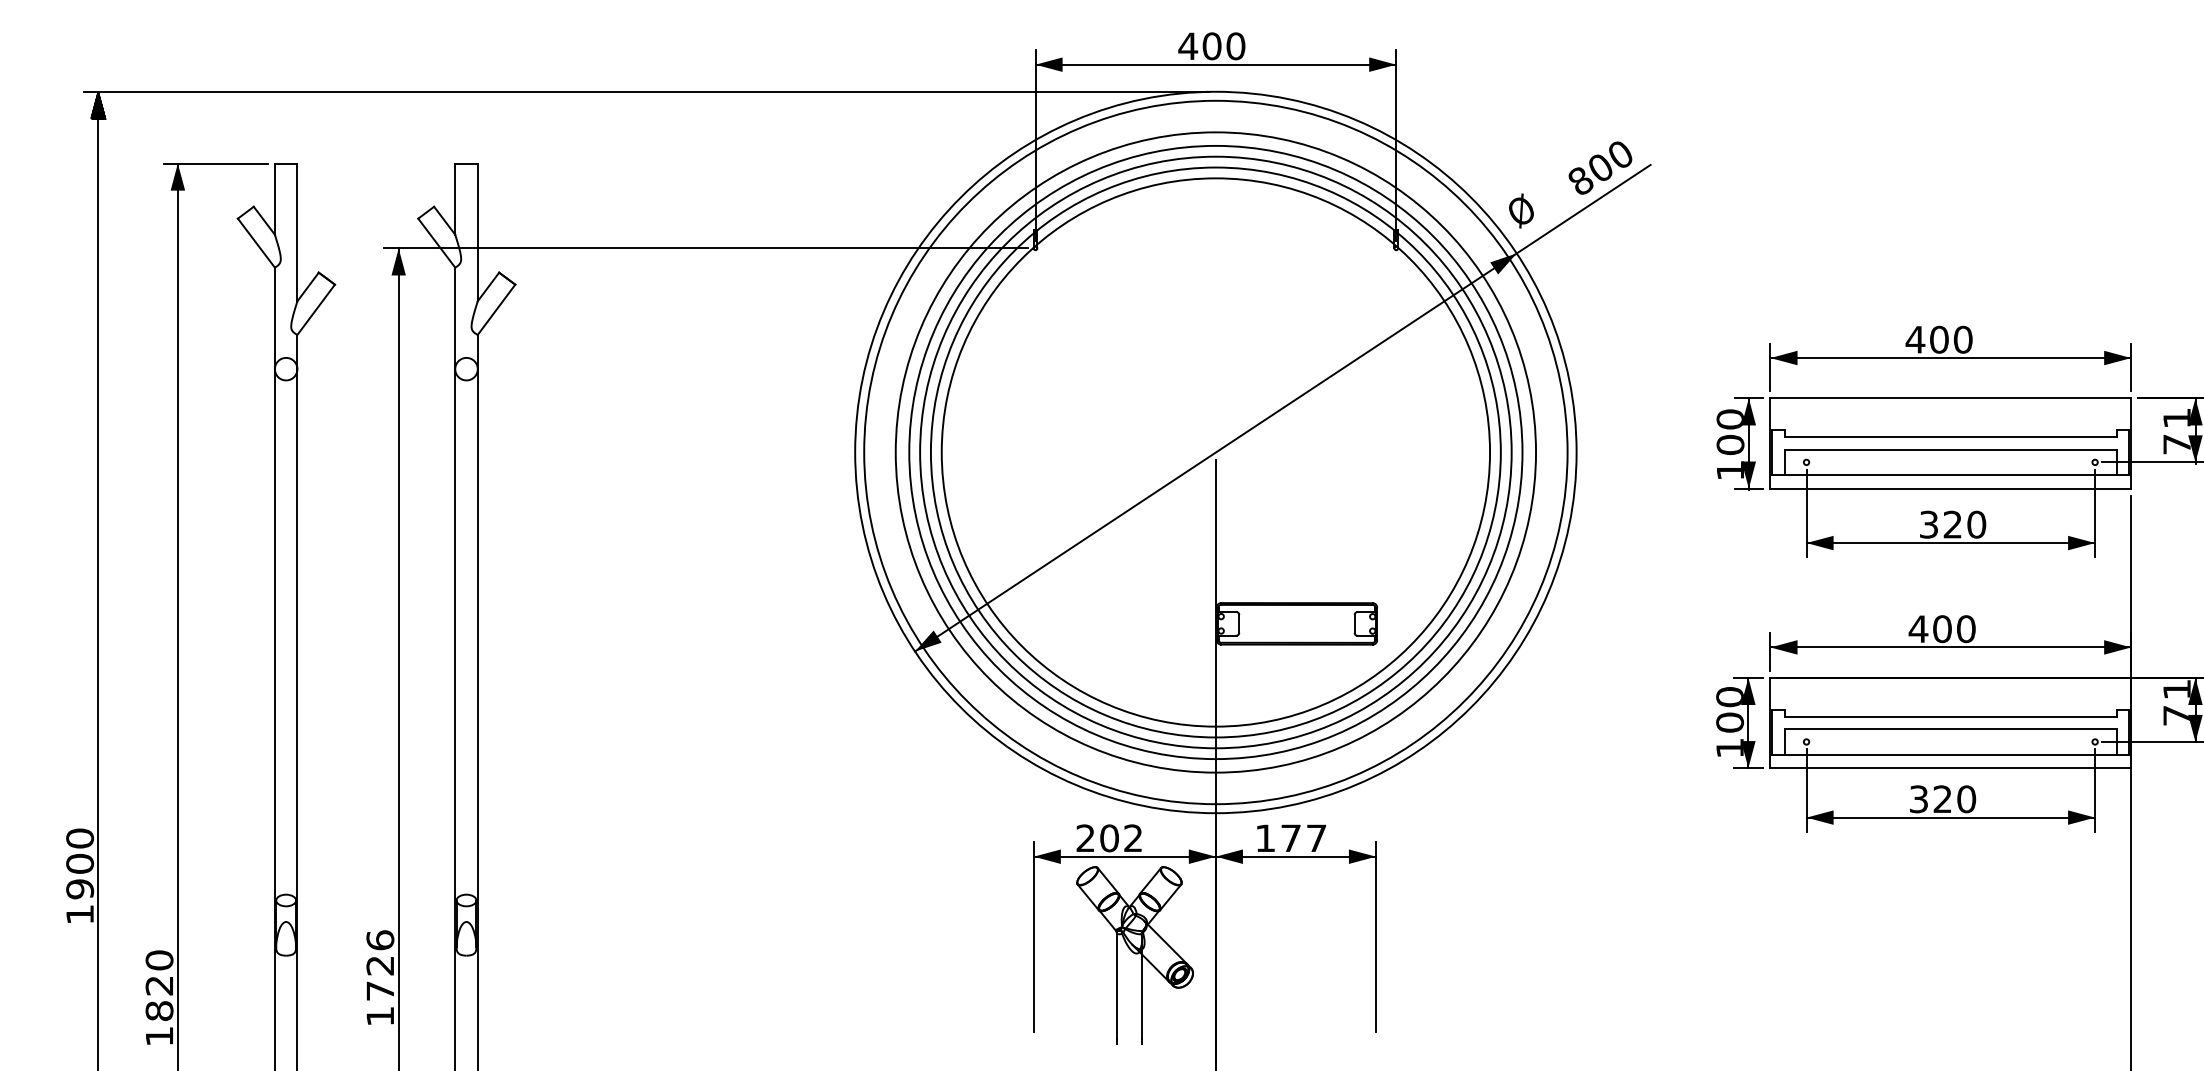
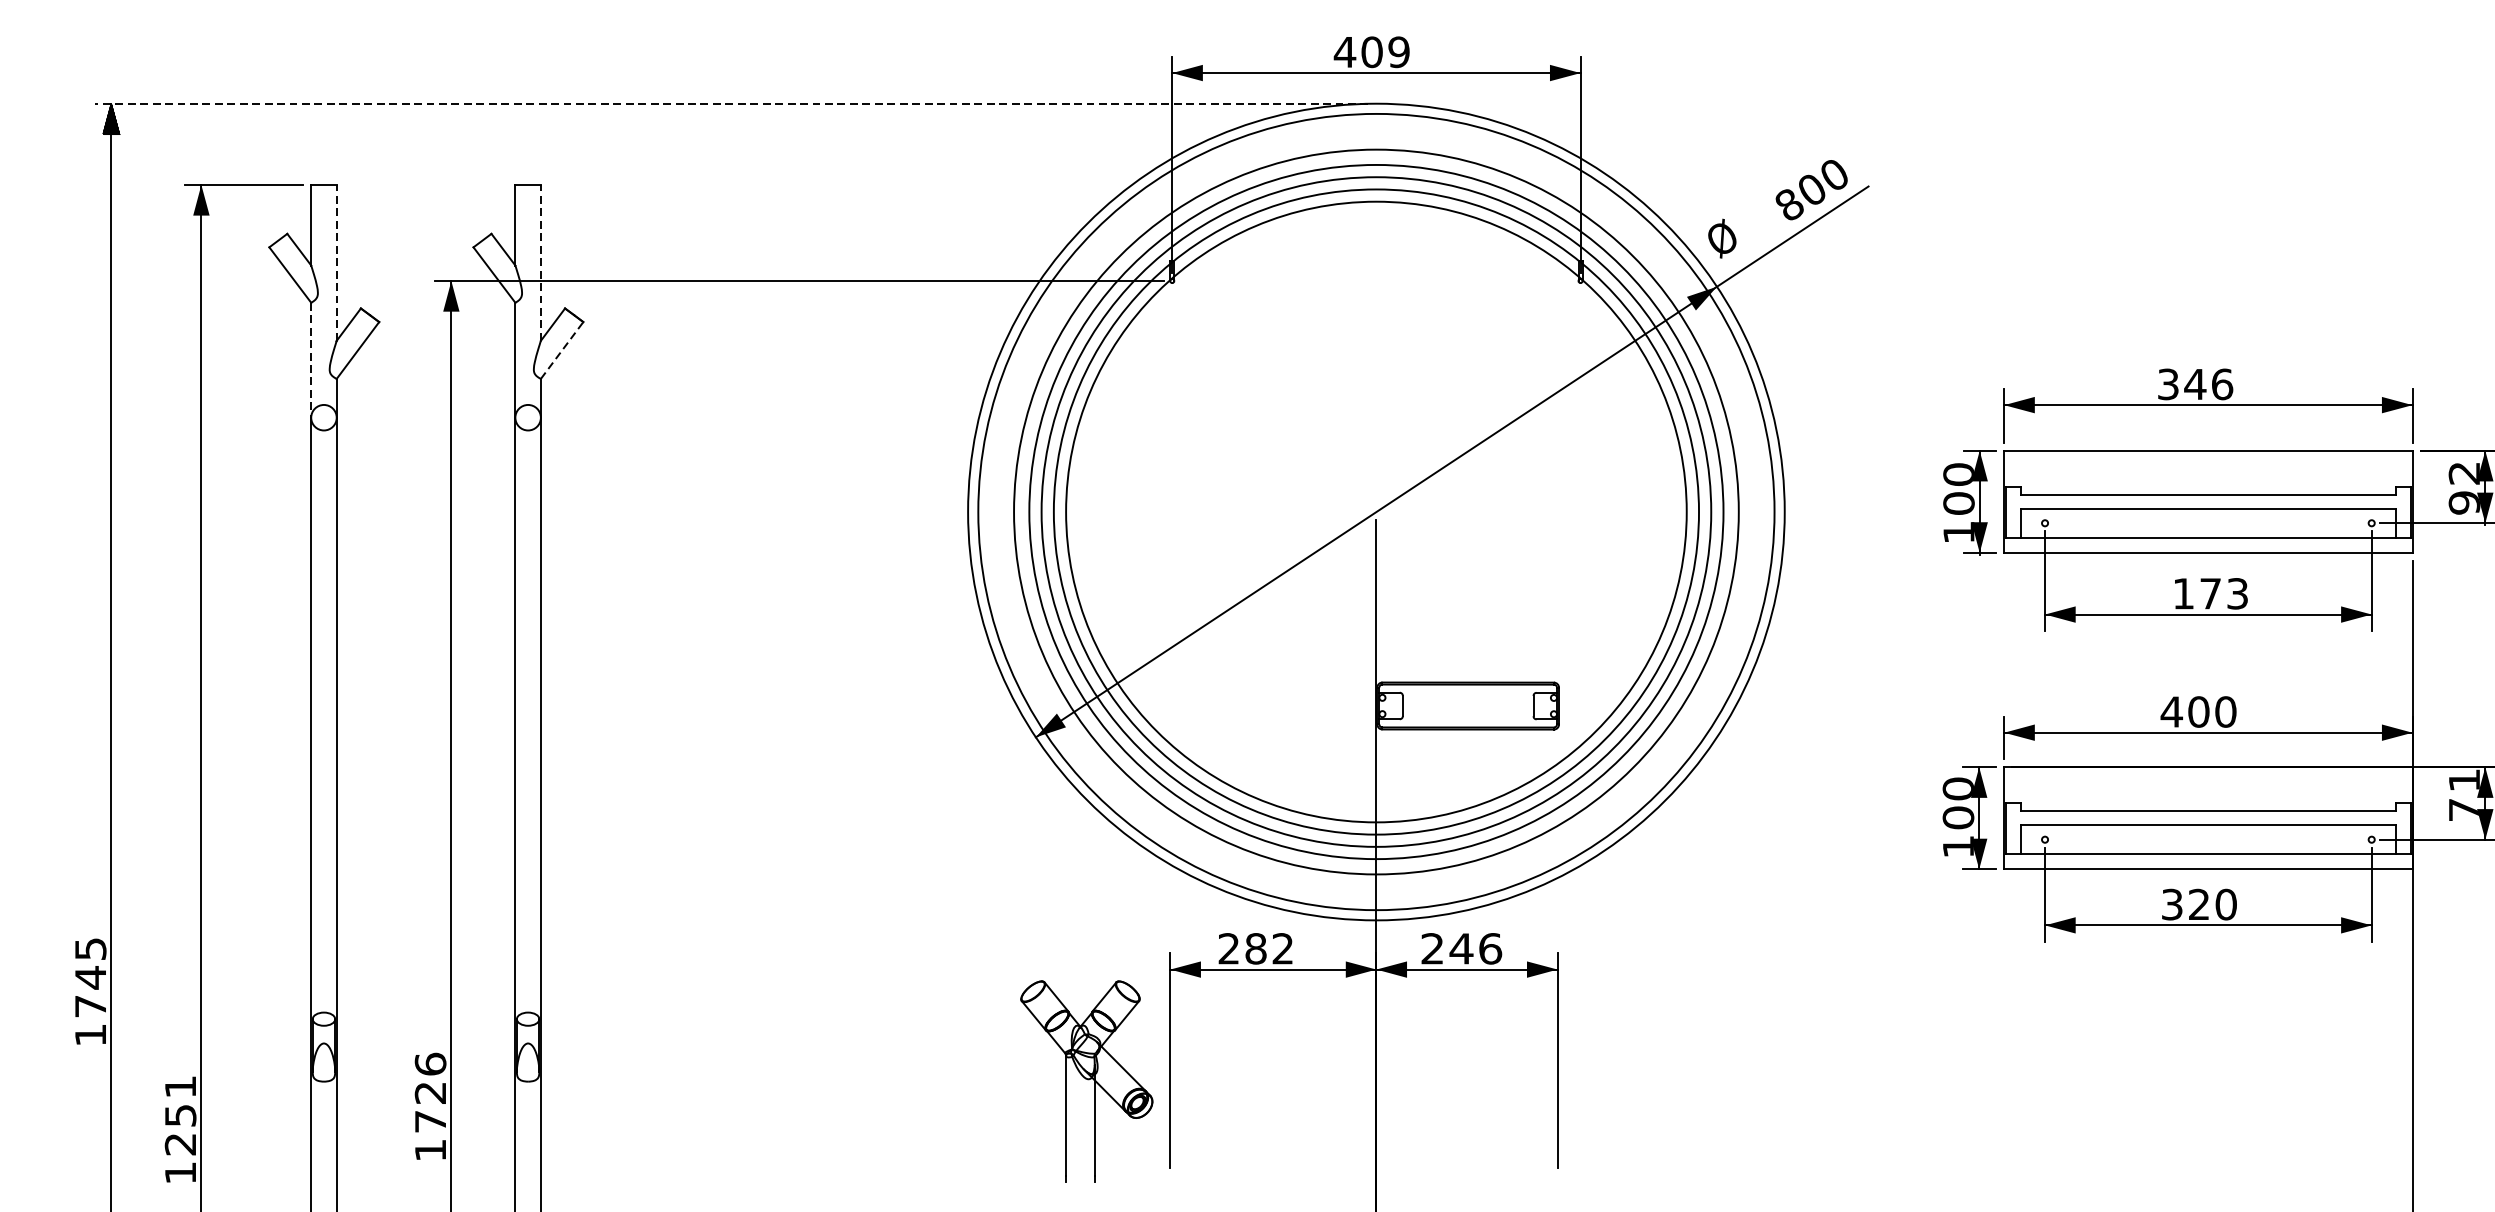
text: (1235, 46) -> (1398, 52), 400 -> 409
line: (645, 91) -> (730, 103), solid -> dashed
line: (297, 232) -> (336, 263), solid -> dashed
line: (477, 232) -> (540, 263), solid -> dashed
line: (496, 309) -> (562, 350), solid -> dashed
line: (274, 318) -> (310, 360), solid -> dashed
text: (1938, 339) -> (2194, 384), 400 -> 346
text: (2176, 431) -> (2463, 488), 71 -> 92
text: (1953, 524) -> (2211, 593), 320 -> 173
text: (1109, 837) -> (1255, 947), 202 -> 282
text: (1290, 838) -> (1460, 948), 177 -> 246
text: (80, 863) -> (91, 977), 1900 -> 1745
part: (1134, 955) -> (1086, 1081), moved
text: (159, 985) -> (180, 1115), 1820 -> 1251

